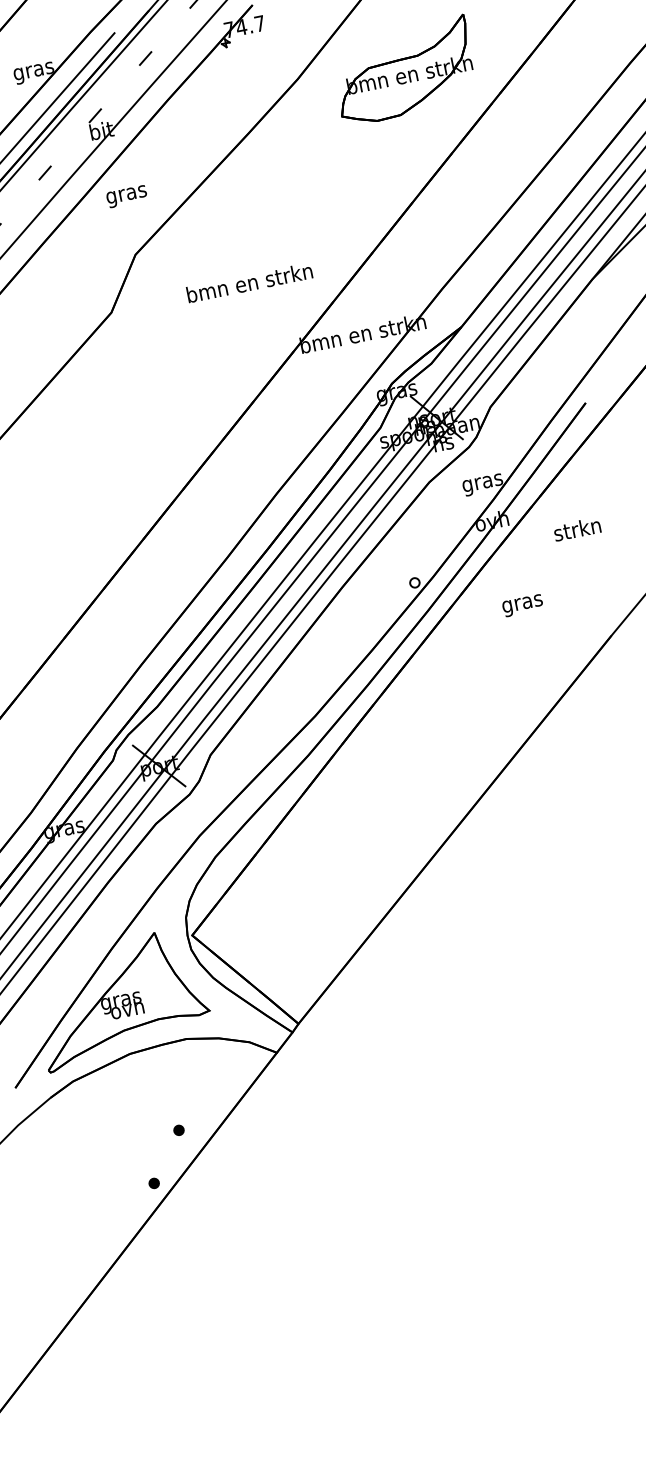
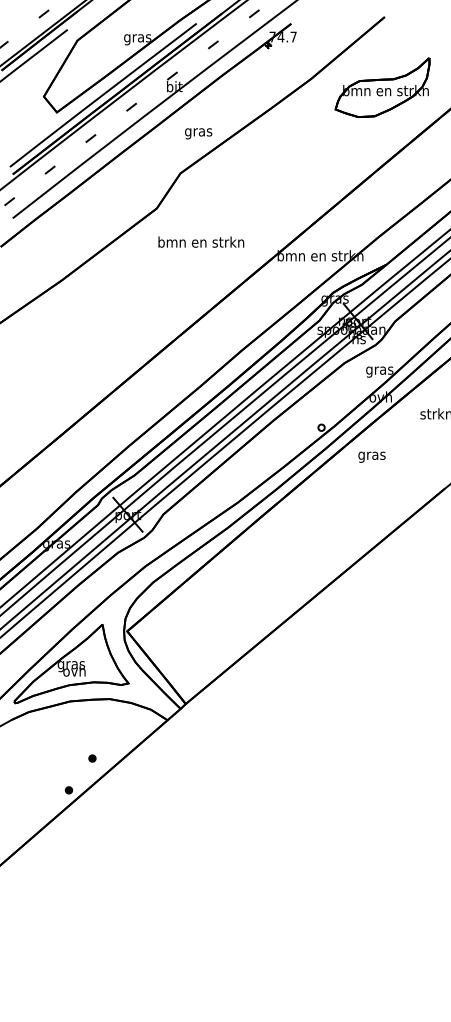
text: (126, 196) -> (198, 133), moved
text: (249, 281) -> (201, 241), moved
text: (521, 604) -> (371, 456), moved

